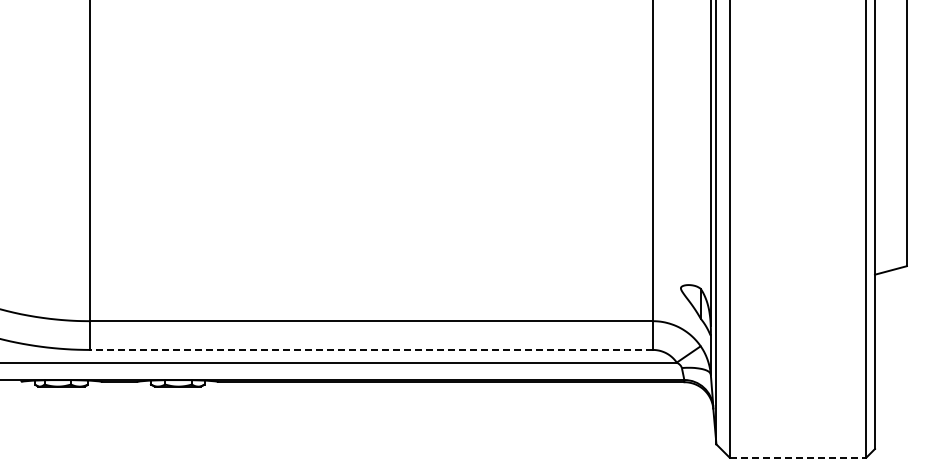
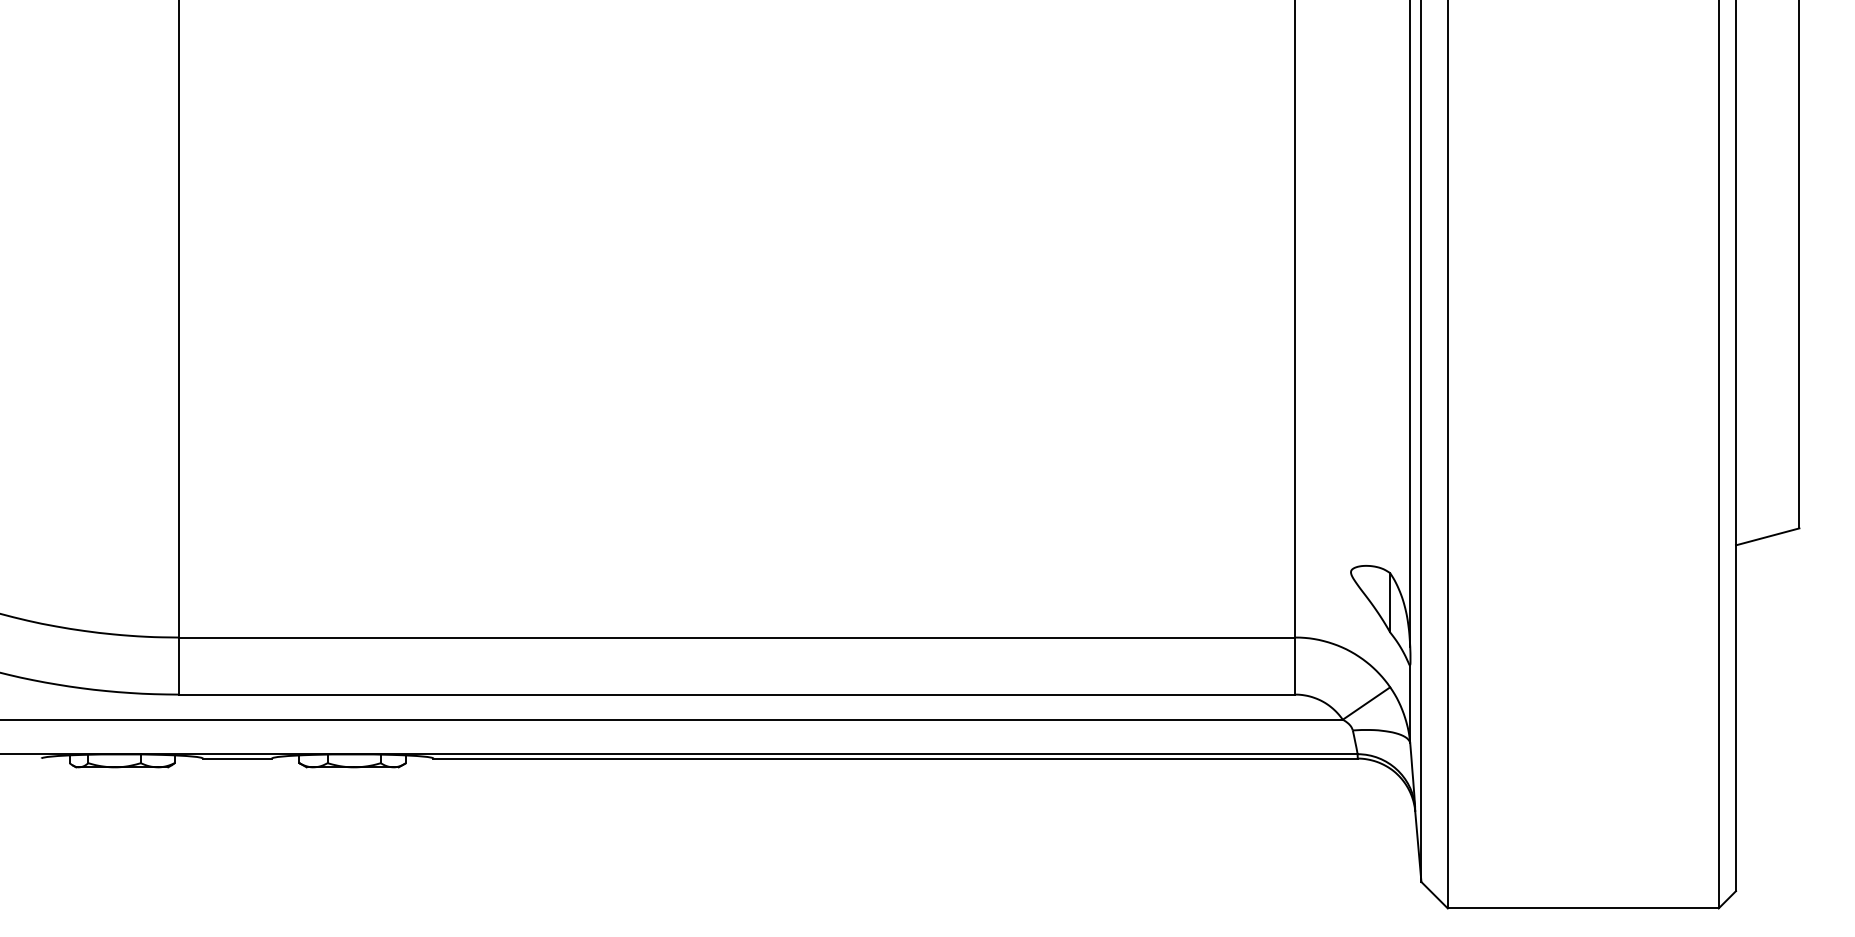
line: (370, 349) -> (735, 693), dashed -> solid
line: (798, 457) -> (1584, 907), dashed -> solid

